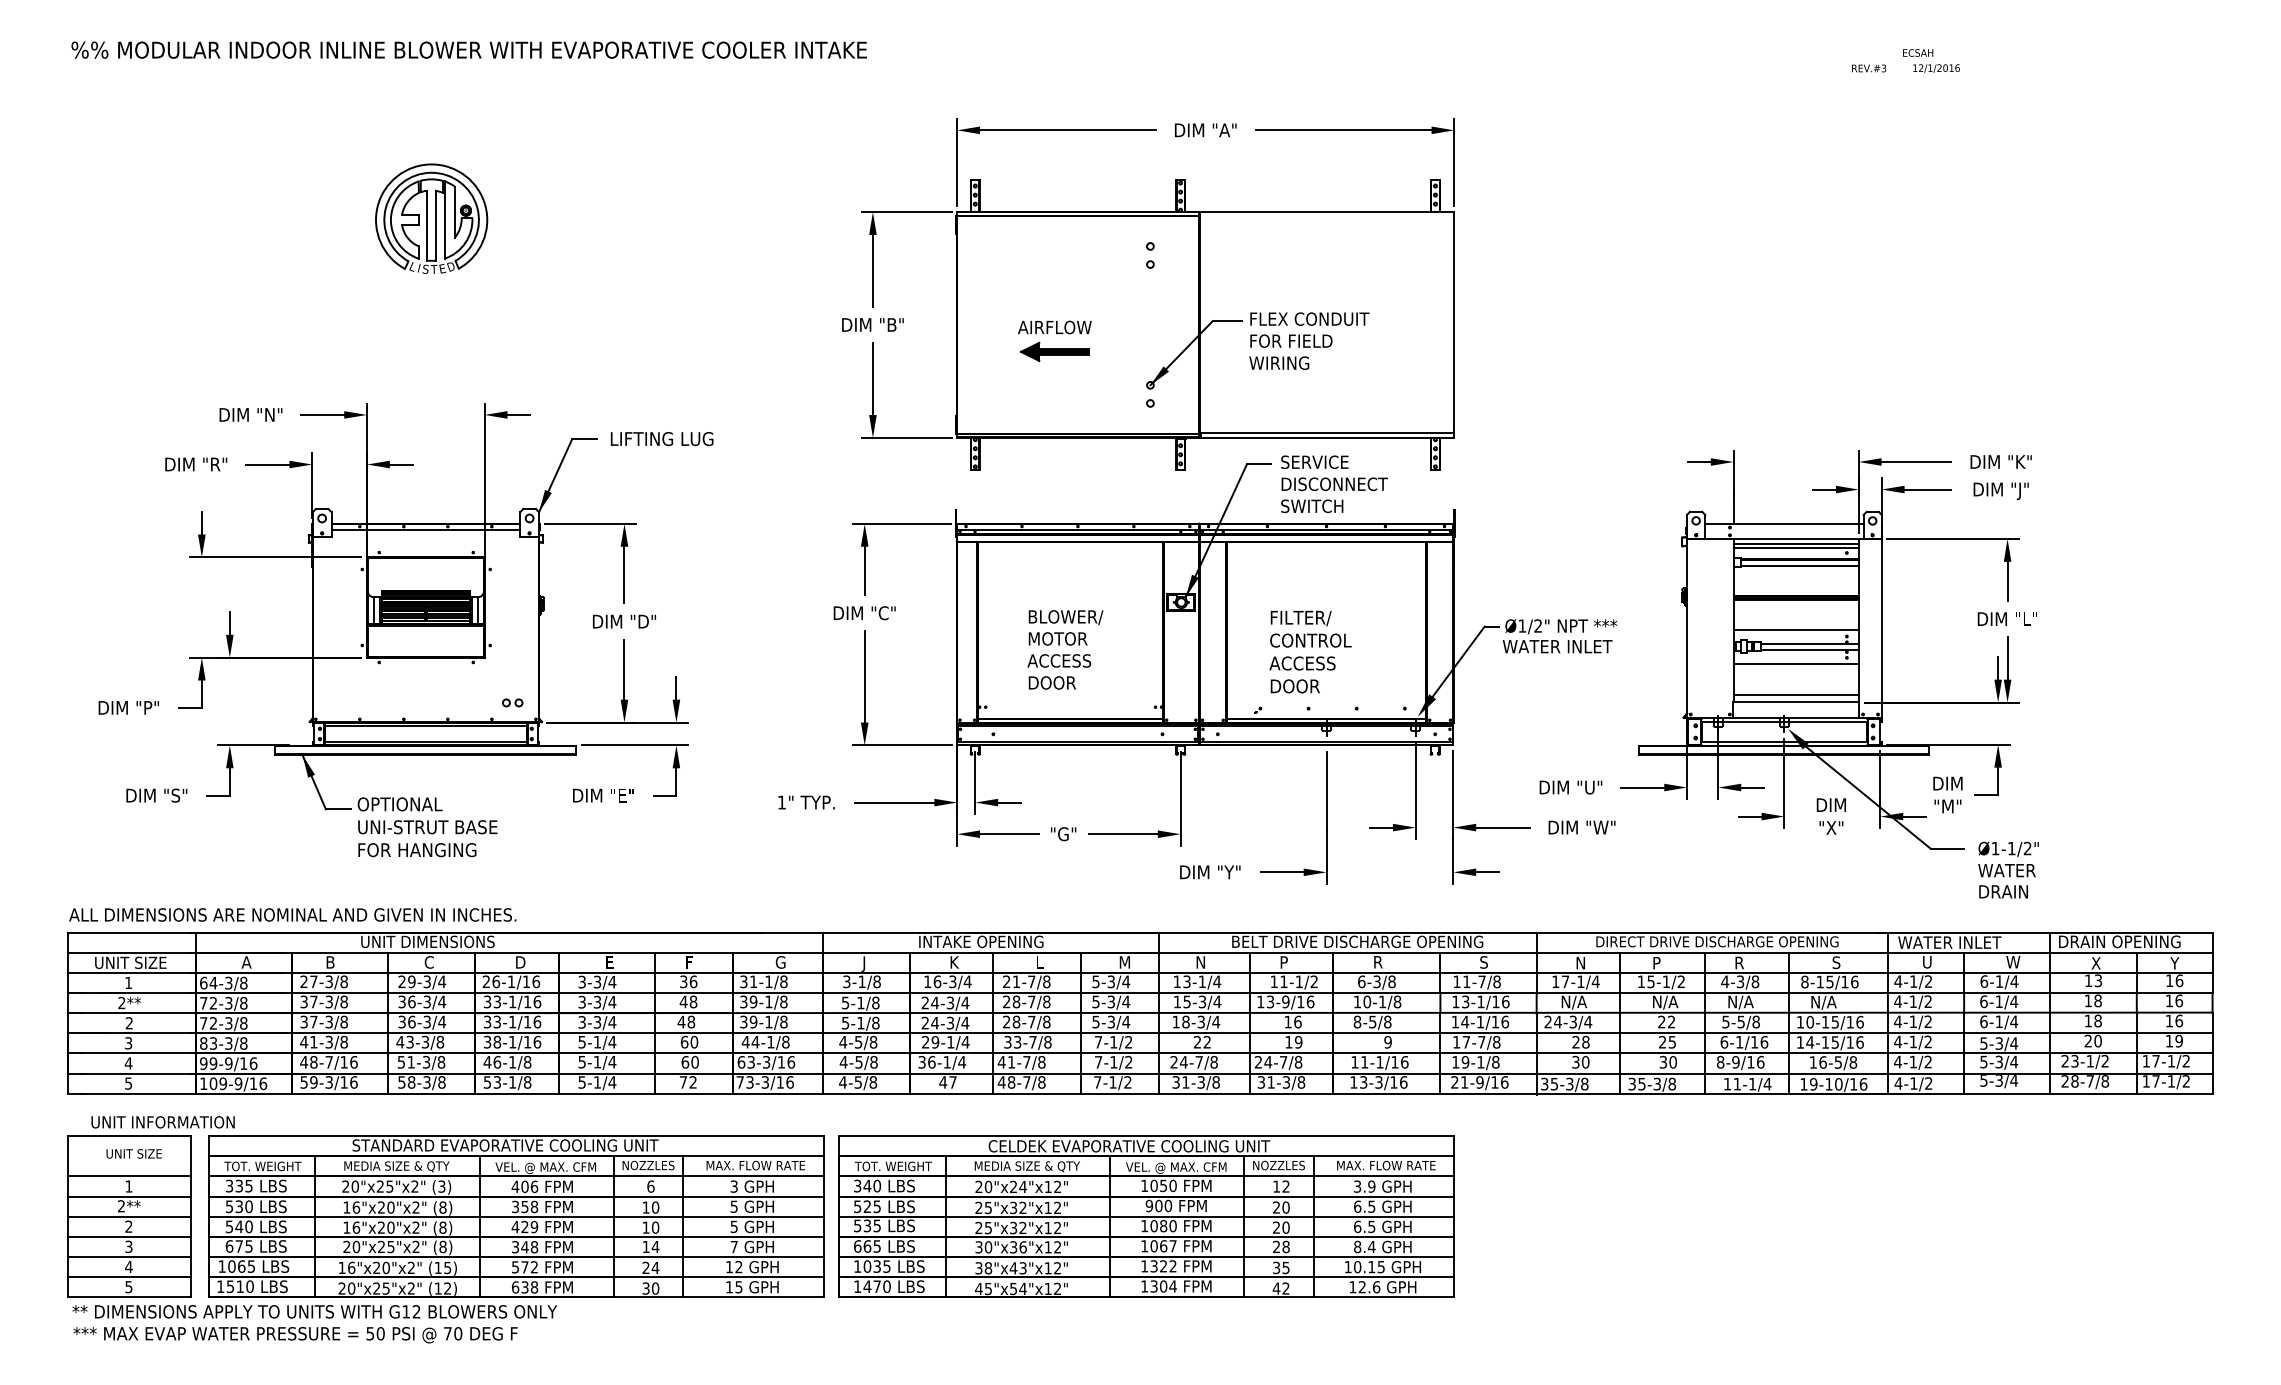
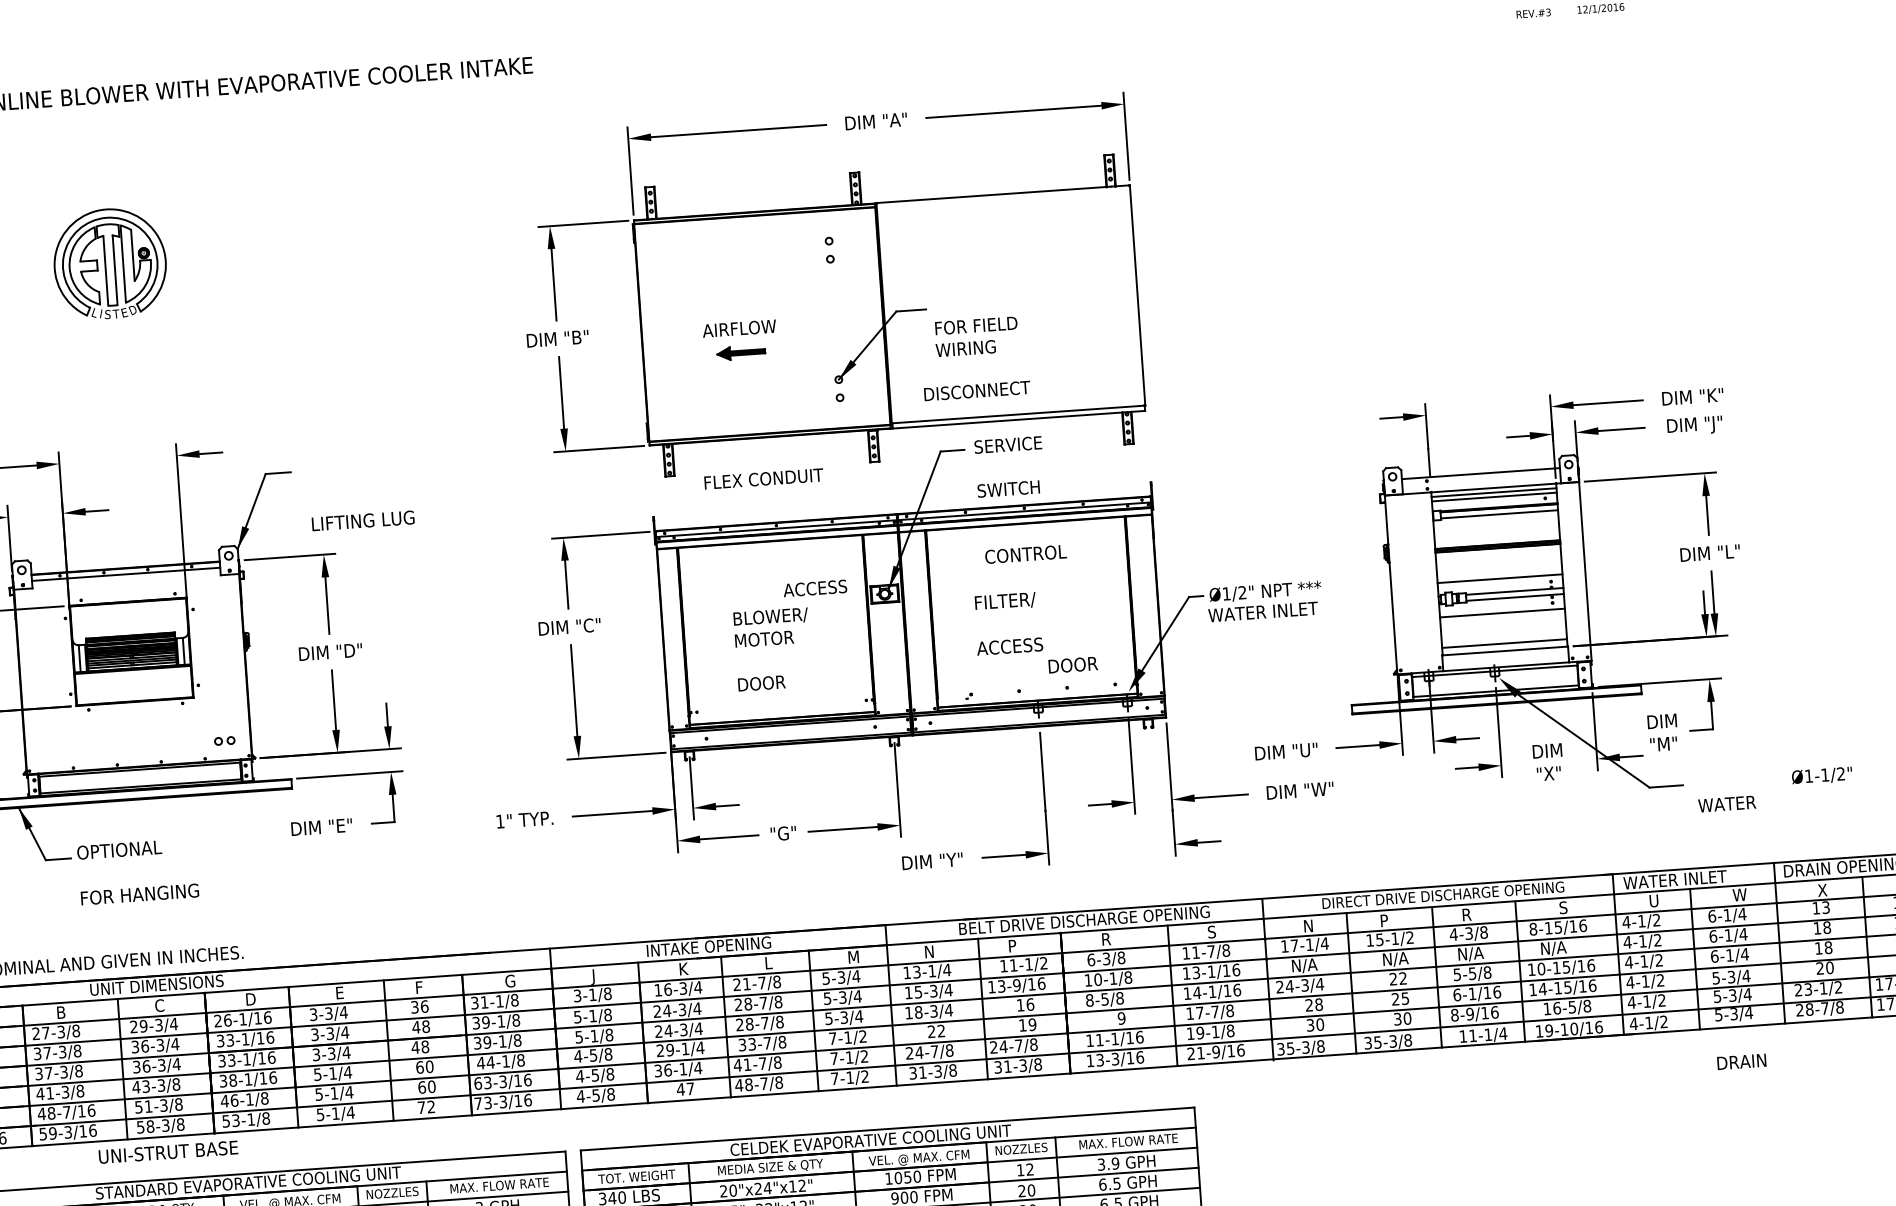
text: (1309, 318) -> (763, 478), moved
part: (1054, 351) -> (740, 352), size x0.7
text: (661, 439) -> (362, 521), moved
text: (1334, 484) -> (977, 391), moved
text: (1310, 640) -> (1025, 554), moved
text: (1059, 660) -> (815, 588), moved
text: (1294, 686) -> (1072, 665), moved
text: (427, 827) -> (168, 1152), moved
text: (2008, 848) -> (1821, 775), moved
text: (2003, 891) -> (1741, 1061), moved

